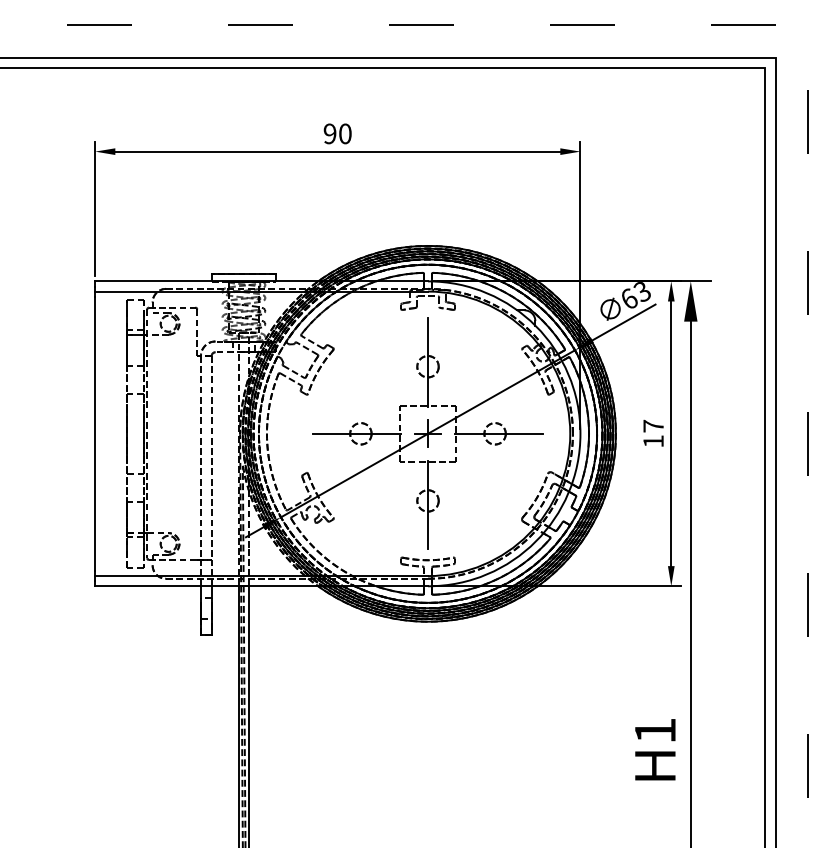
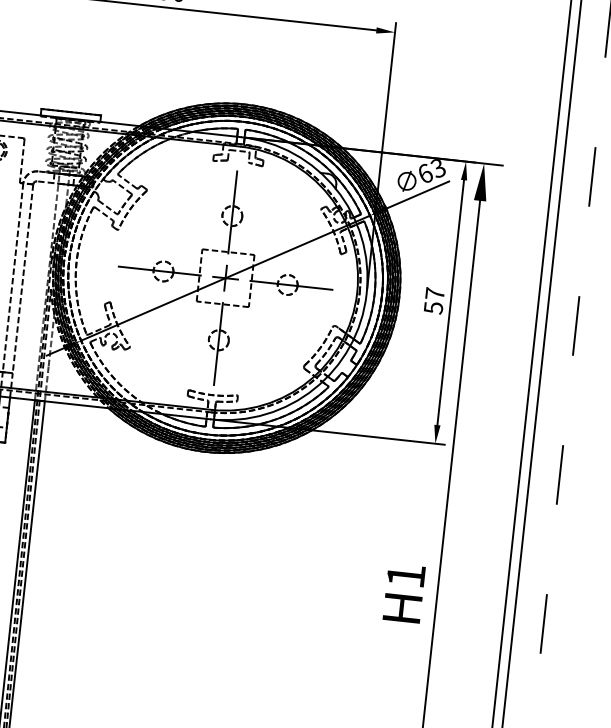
text: (653, 441) -> (433, 307), 17 -> 57

